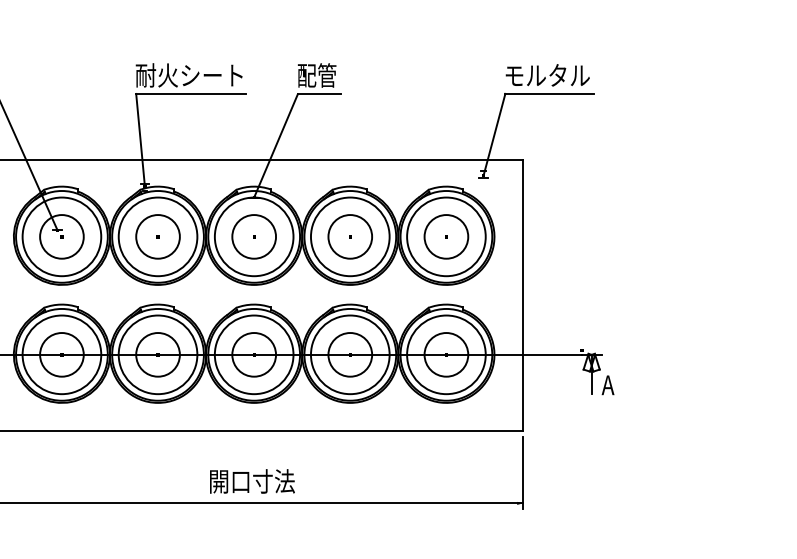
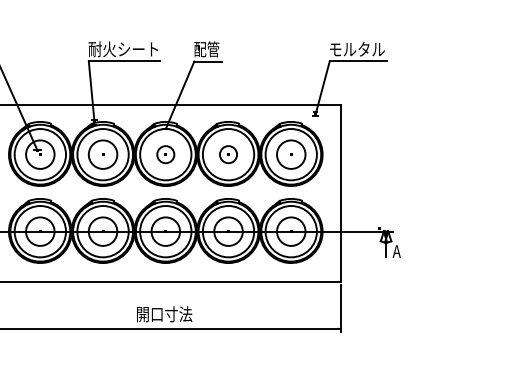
circle: (253, 236) -> (165, 154), size x0.6
circle: (350, 236) -> (228, 154), size x0.6

